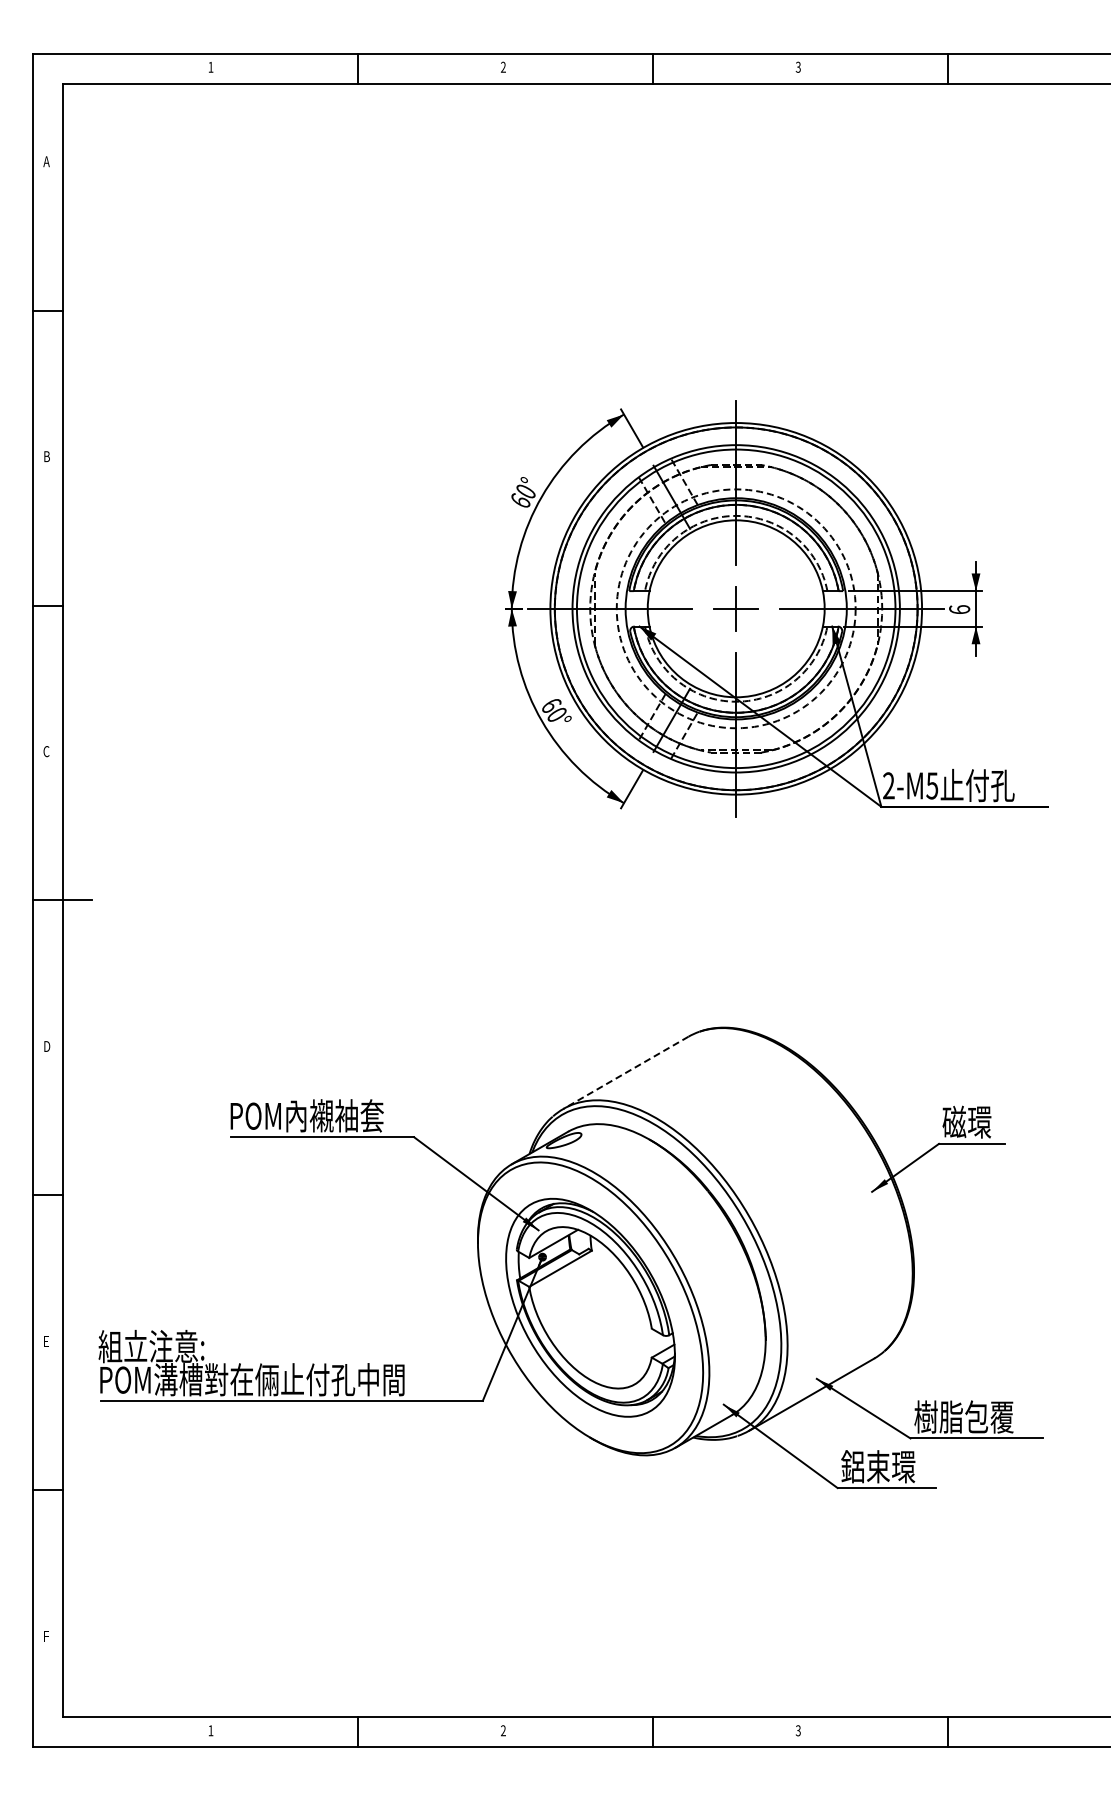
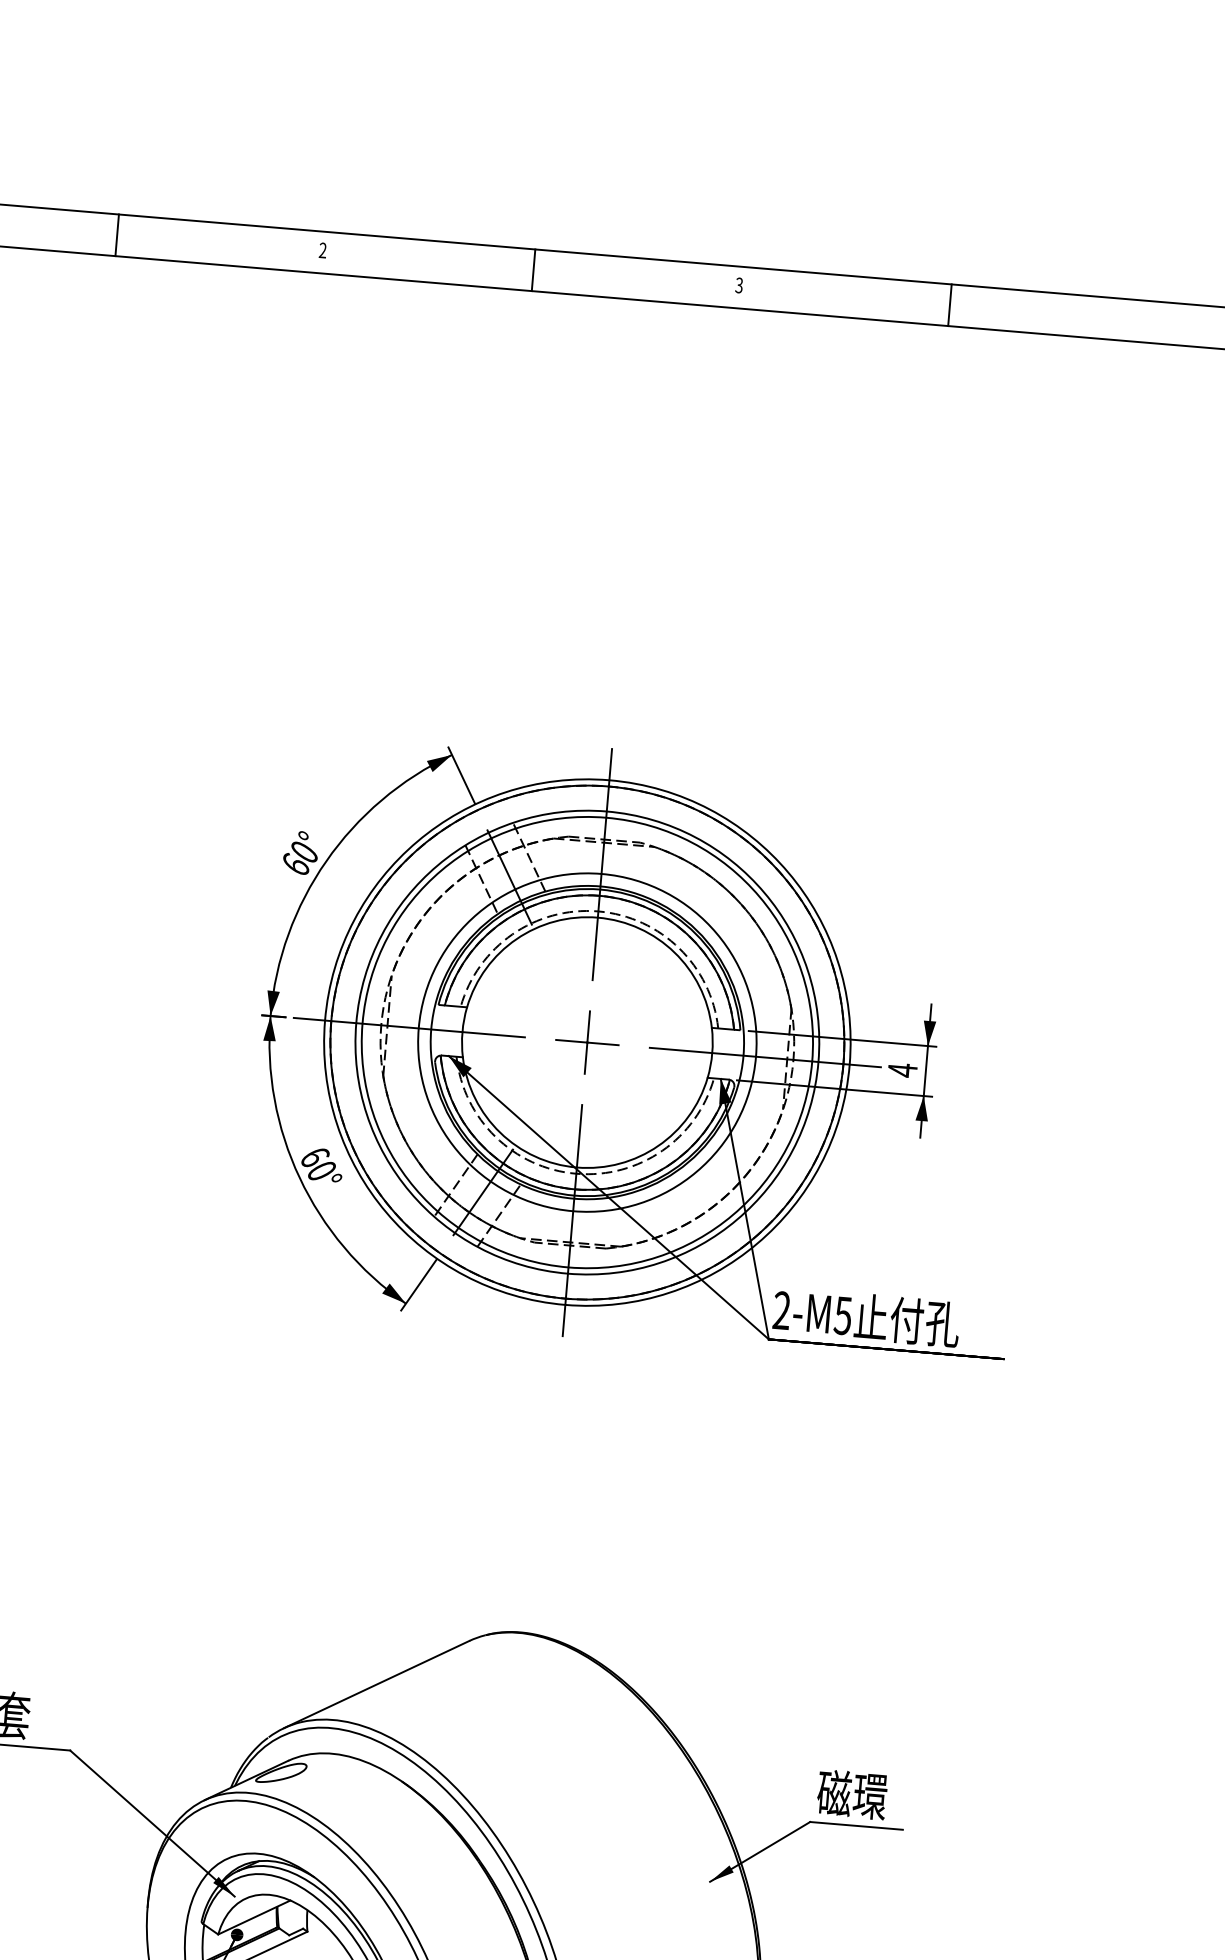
circle: (735, 608) -> (586, 1042), dashed -> solid
text: (959, 609) -> (902, 1070), 6 -> 4
line: (625, 1073) -> (375, 1685), dashed -> solid

